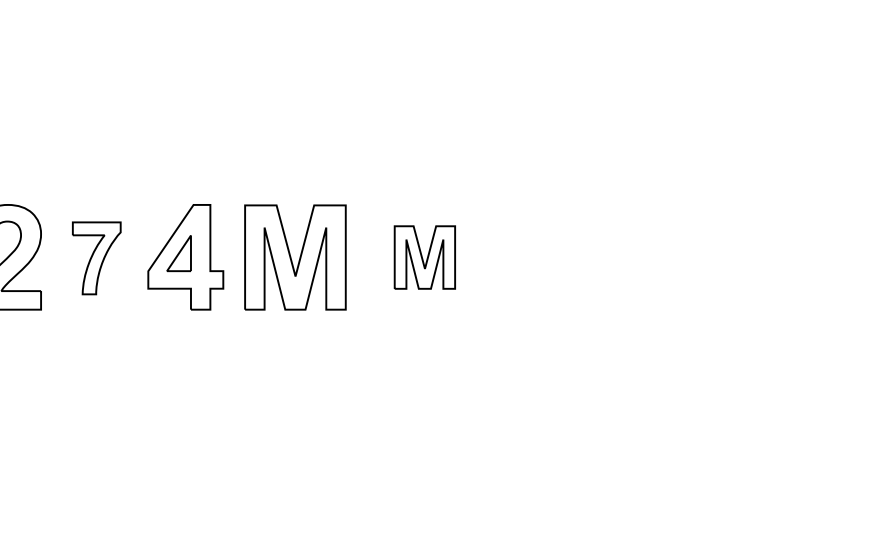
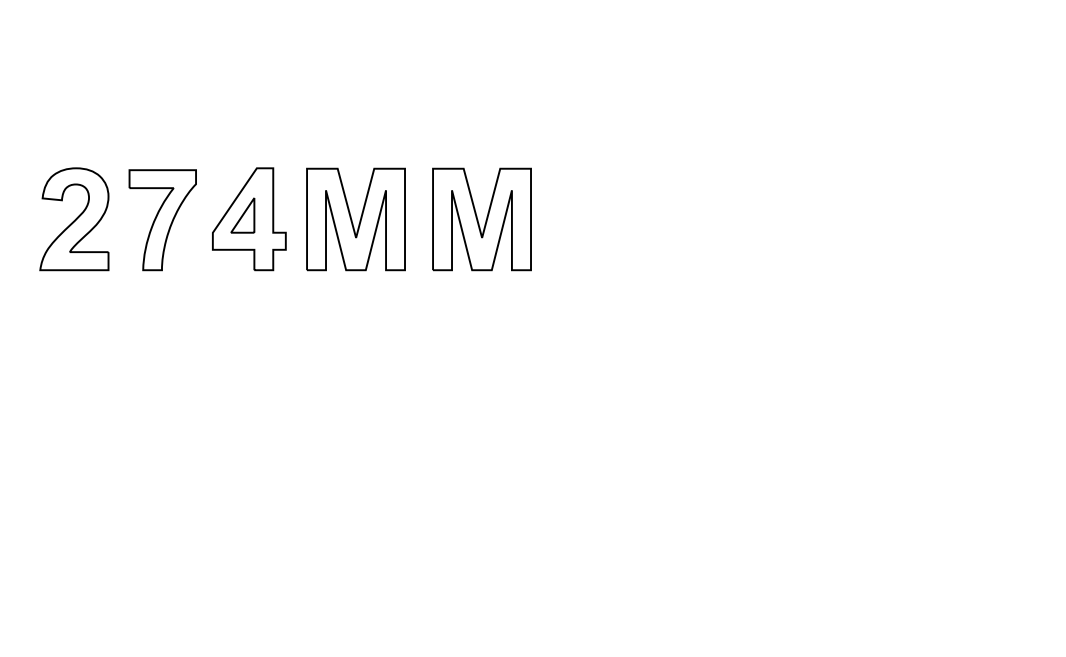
part: (424, 257) -> (481, 219), size x1.67
part: (96, 258) -> (162, 220), size x1.43

